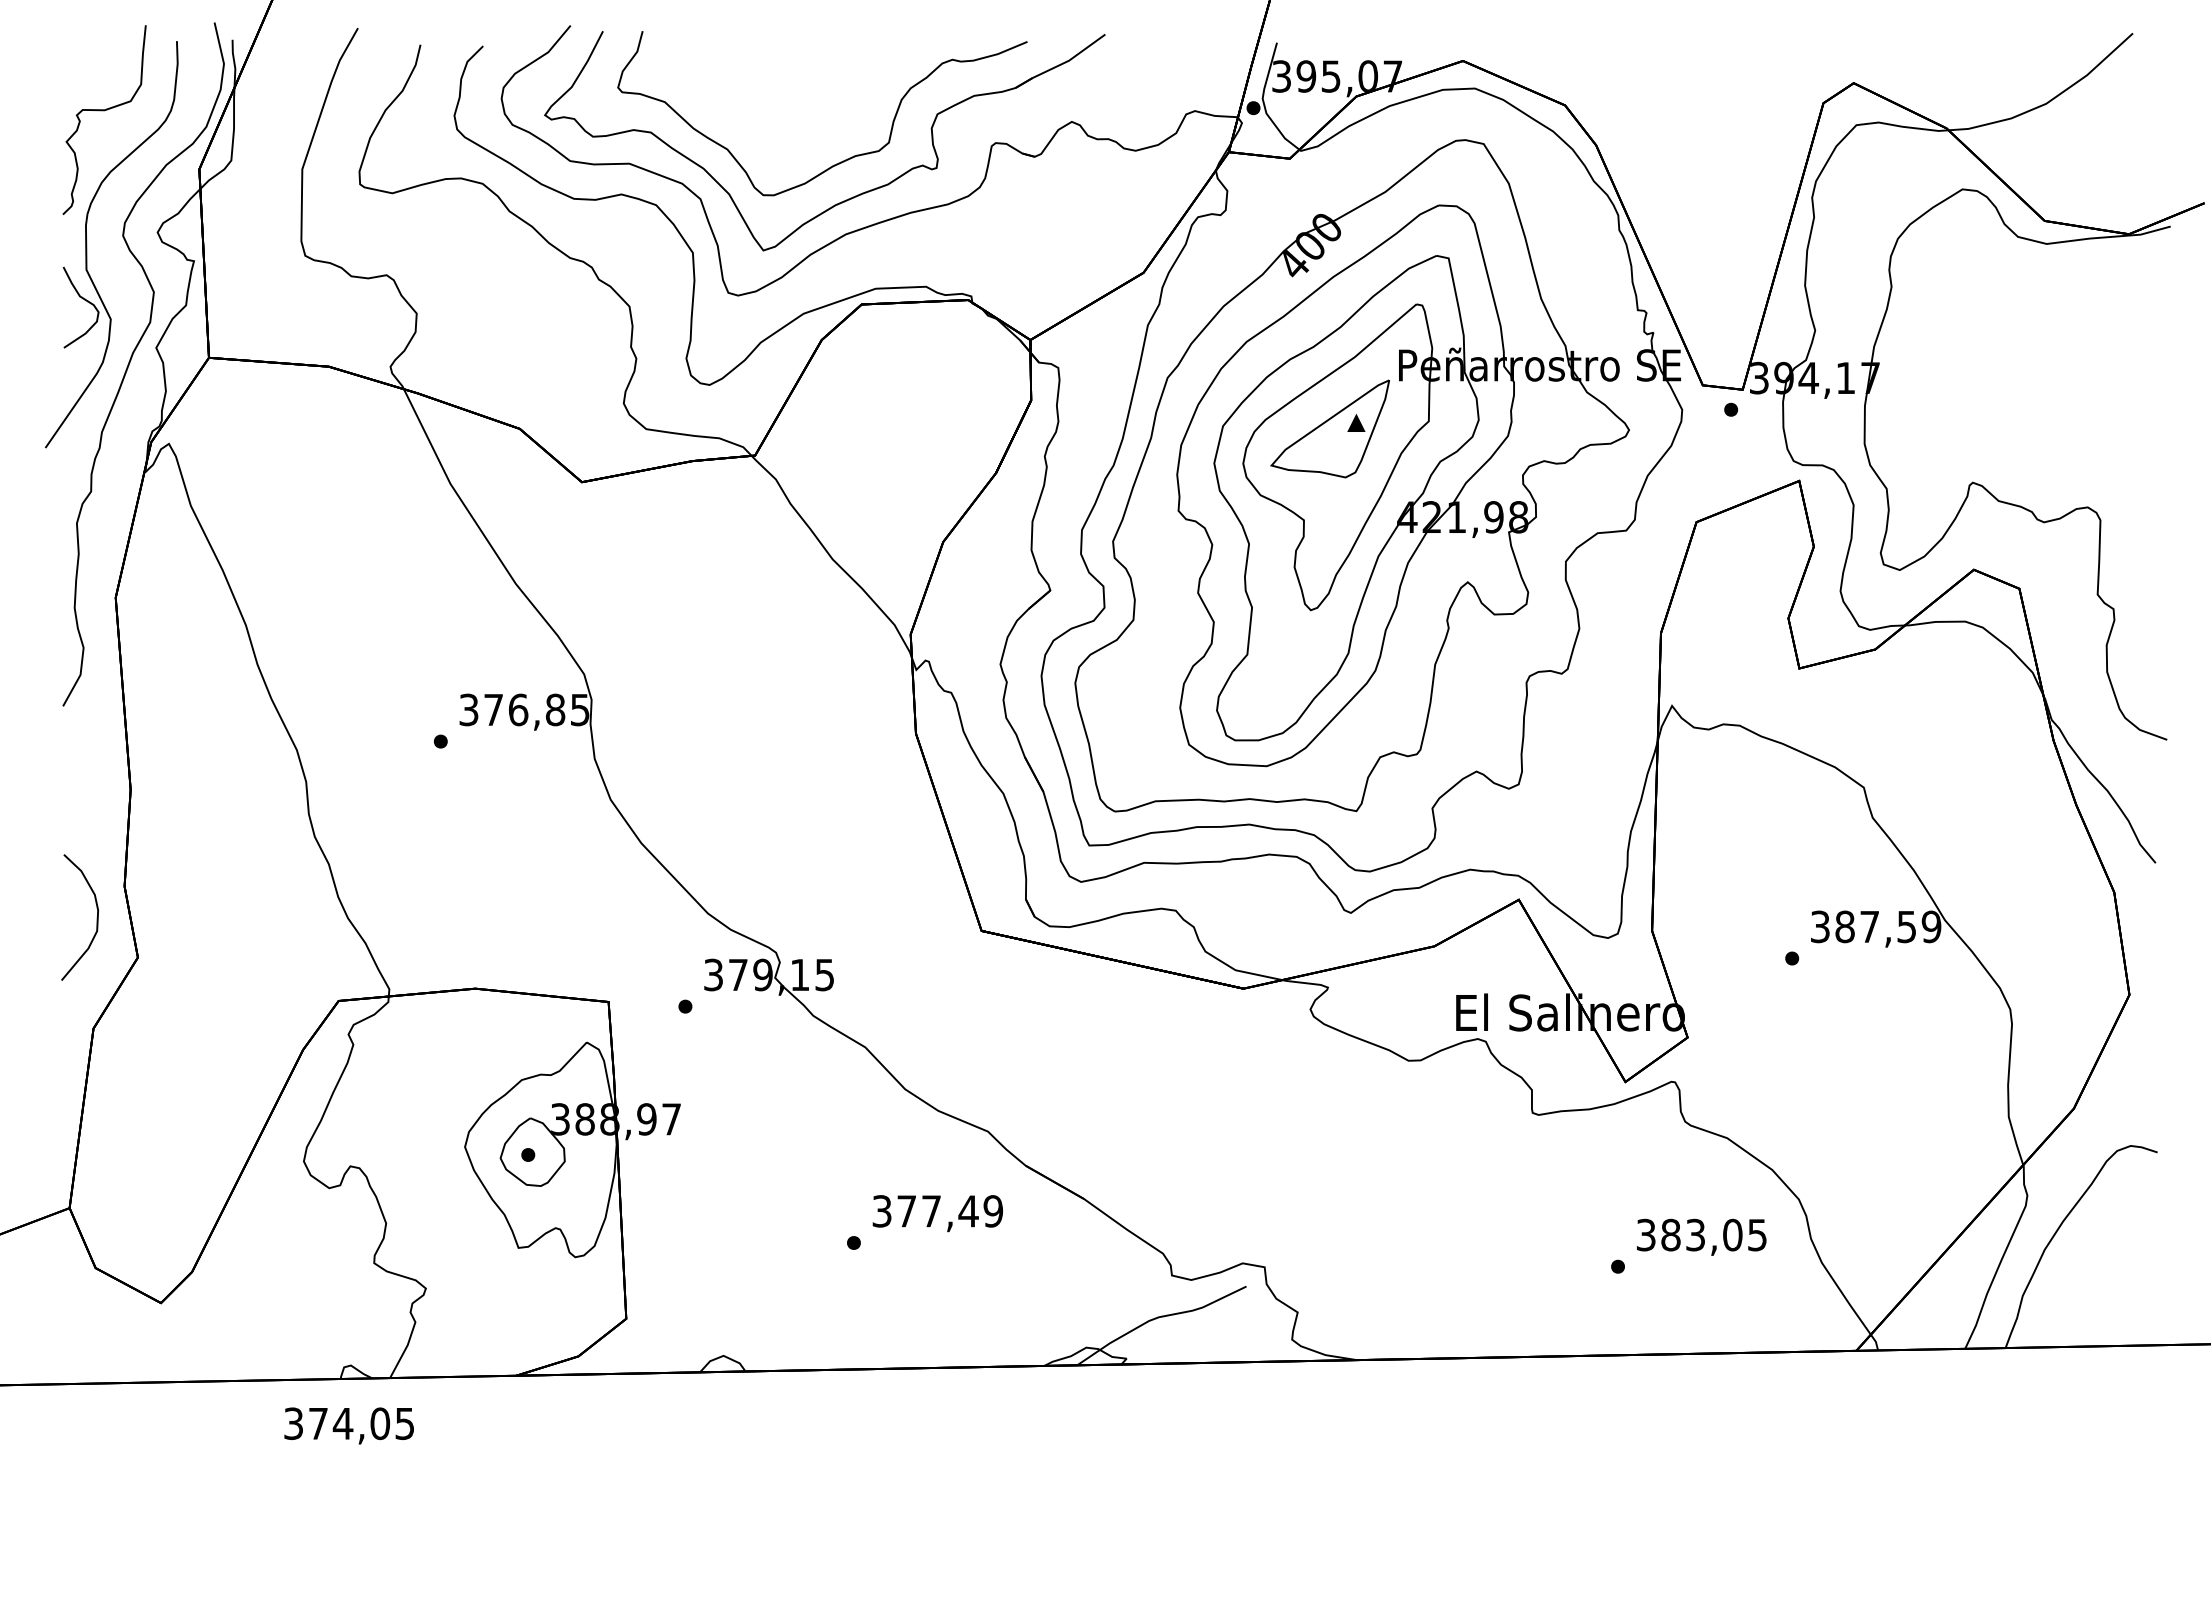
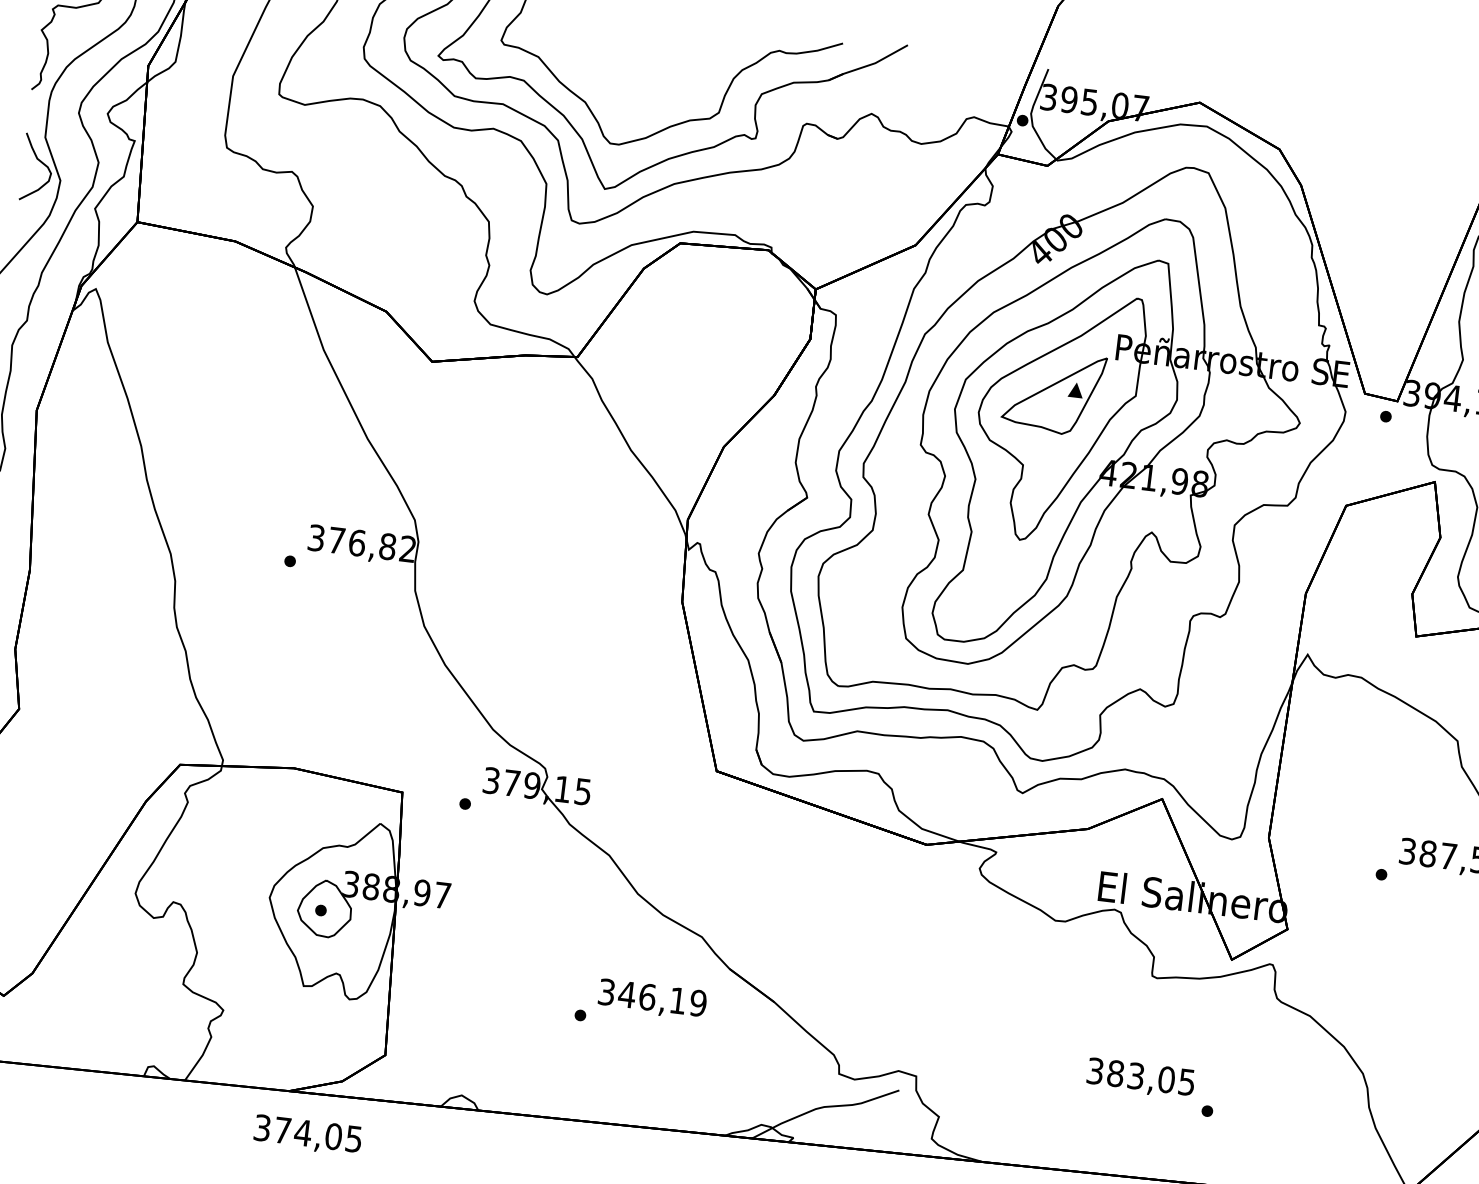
text: (579, 709) -> (407, 548), 376,85 -> 376,82
text: (937, 1211) -> (652, 997), 377,49 -> 346,19
text: (1701, 1236) -> (1140, 1077), moved
text: (348, 1425) -> (307, 1134), moved

